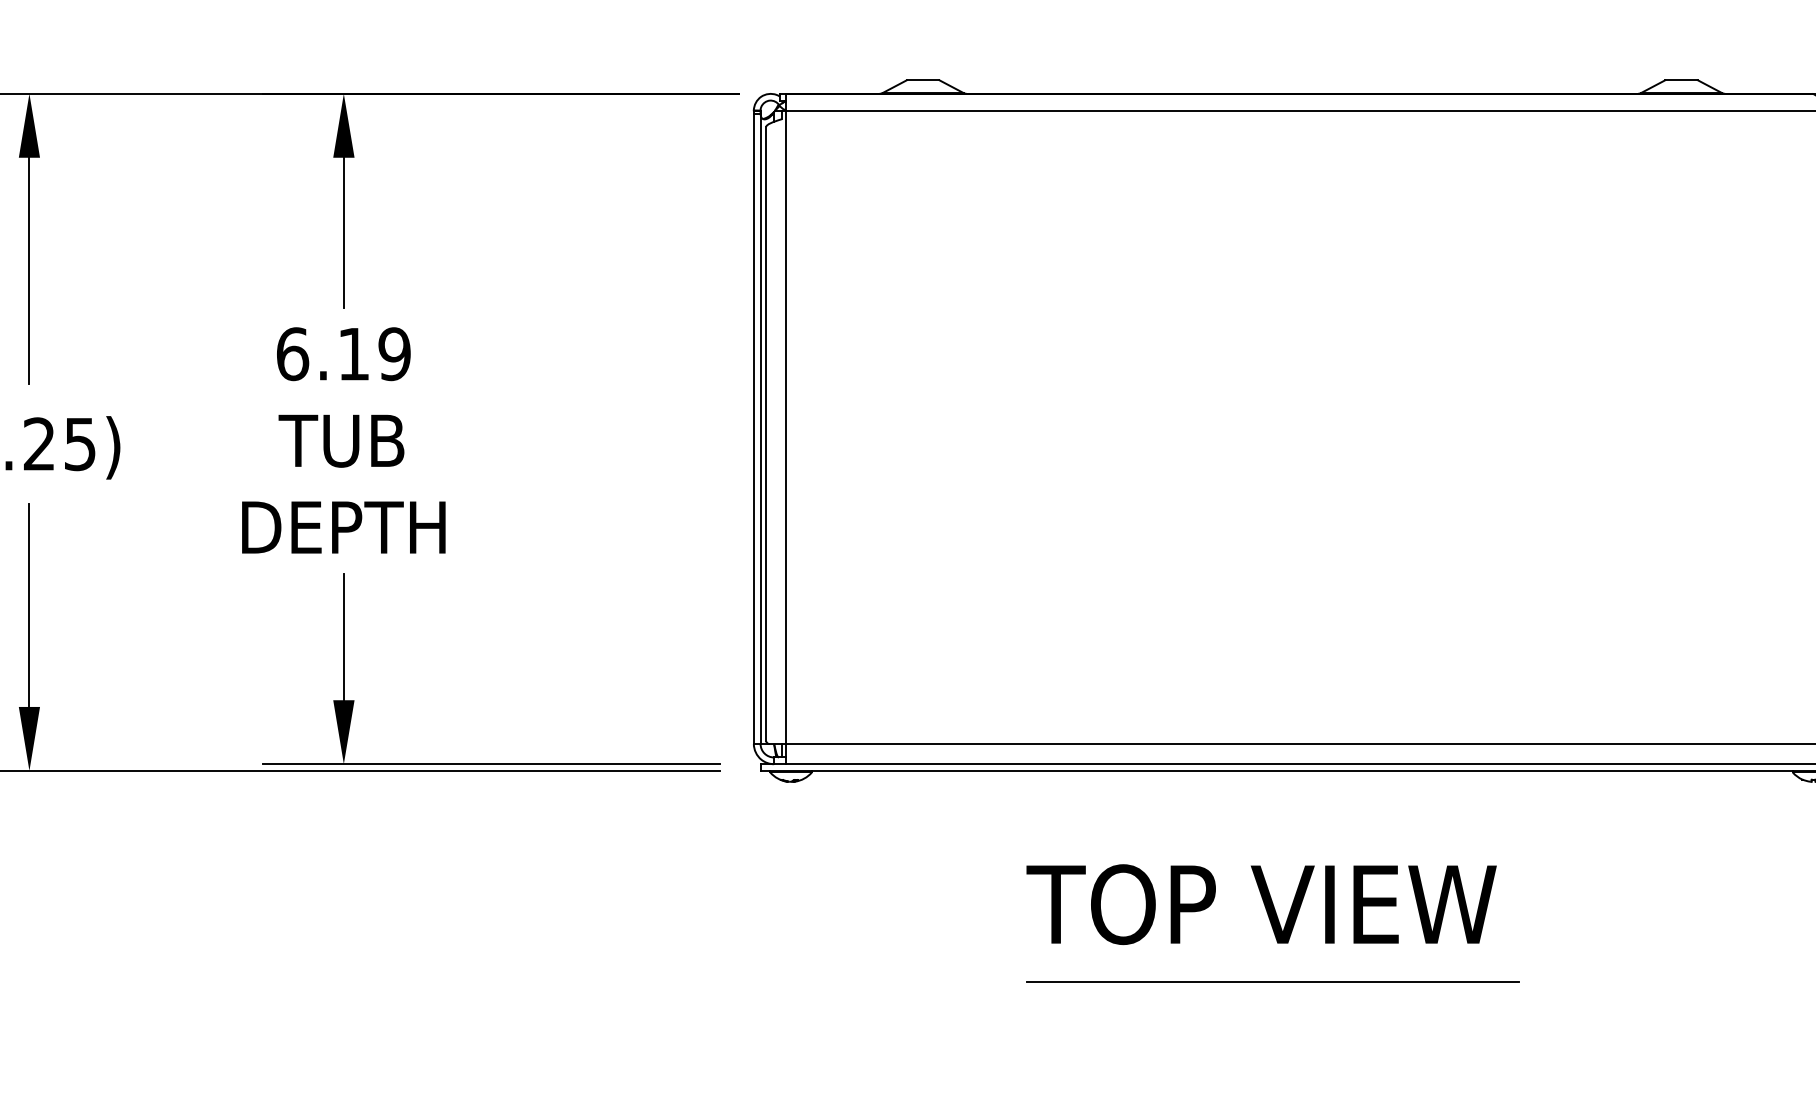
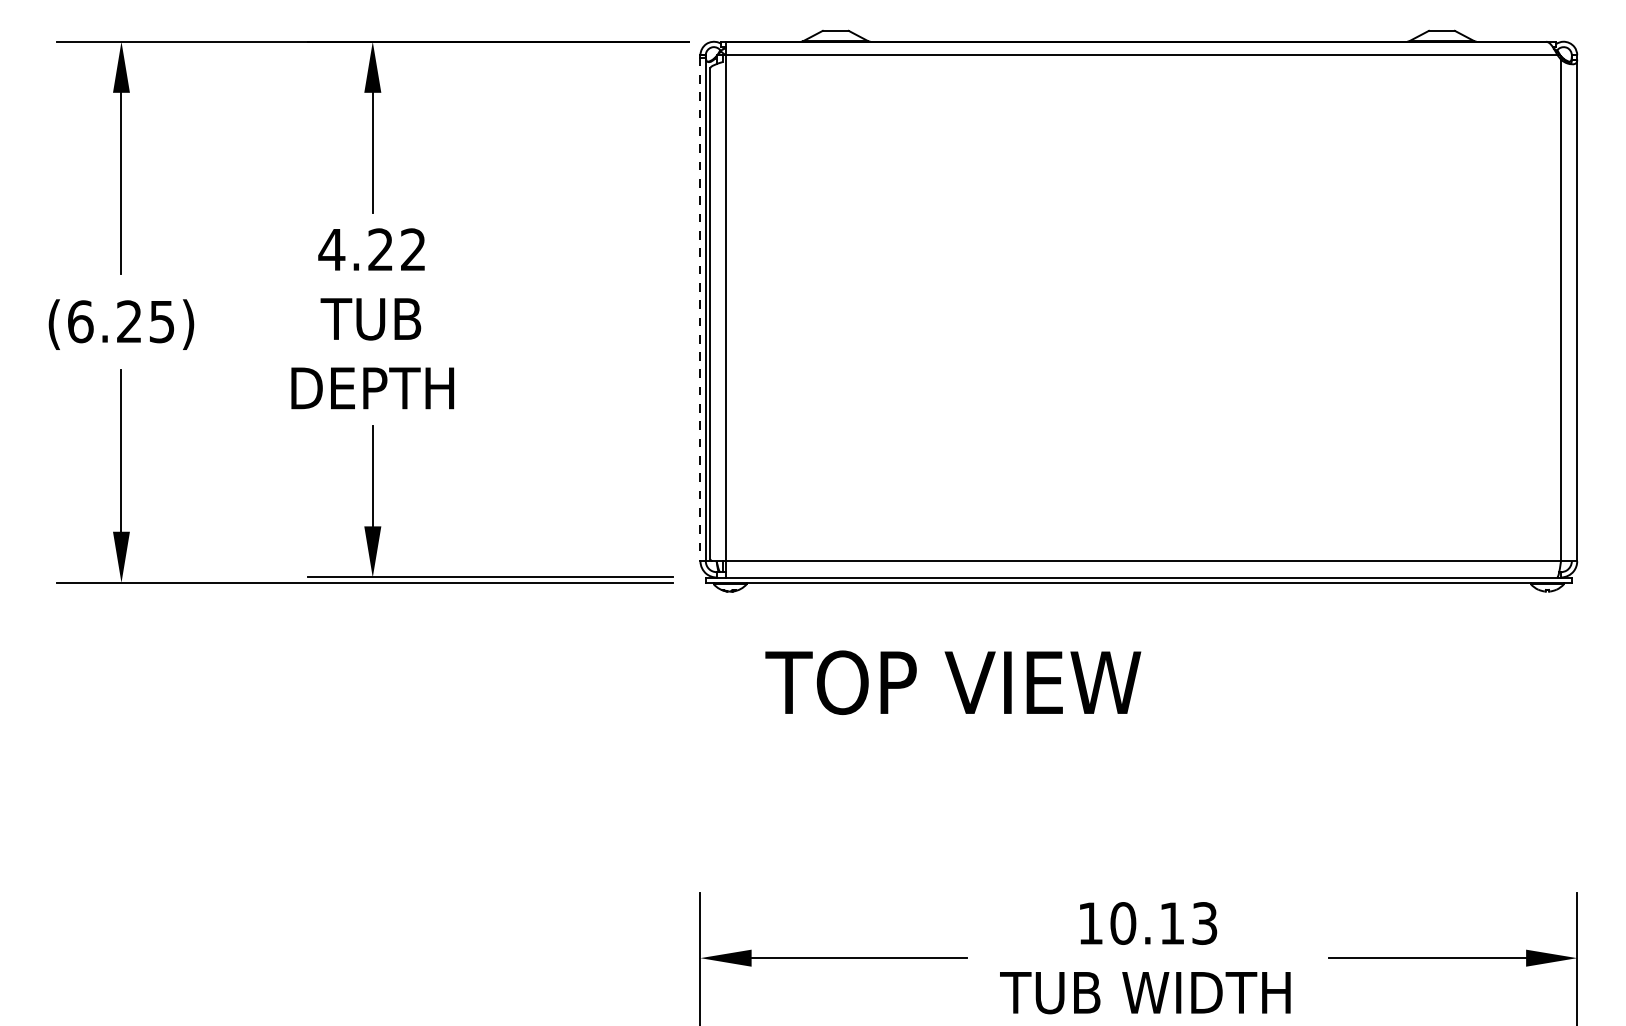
text: (343, 353) -> (372, 249), 6.19 -> 4.22
line: (753, 428) -> (700, 309), solid -> dashed
text: (1261, 904) -> (953, 682), moved
line: (1271, 981) -> (1114, 751), removed

